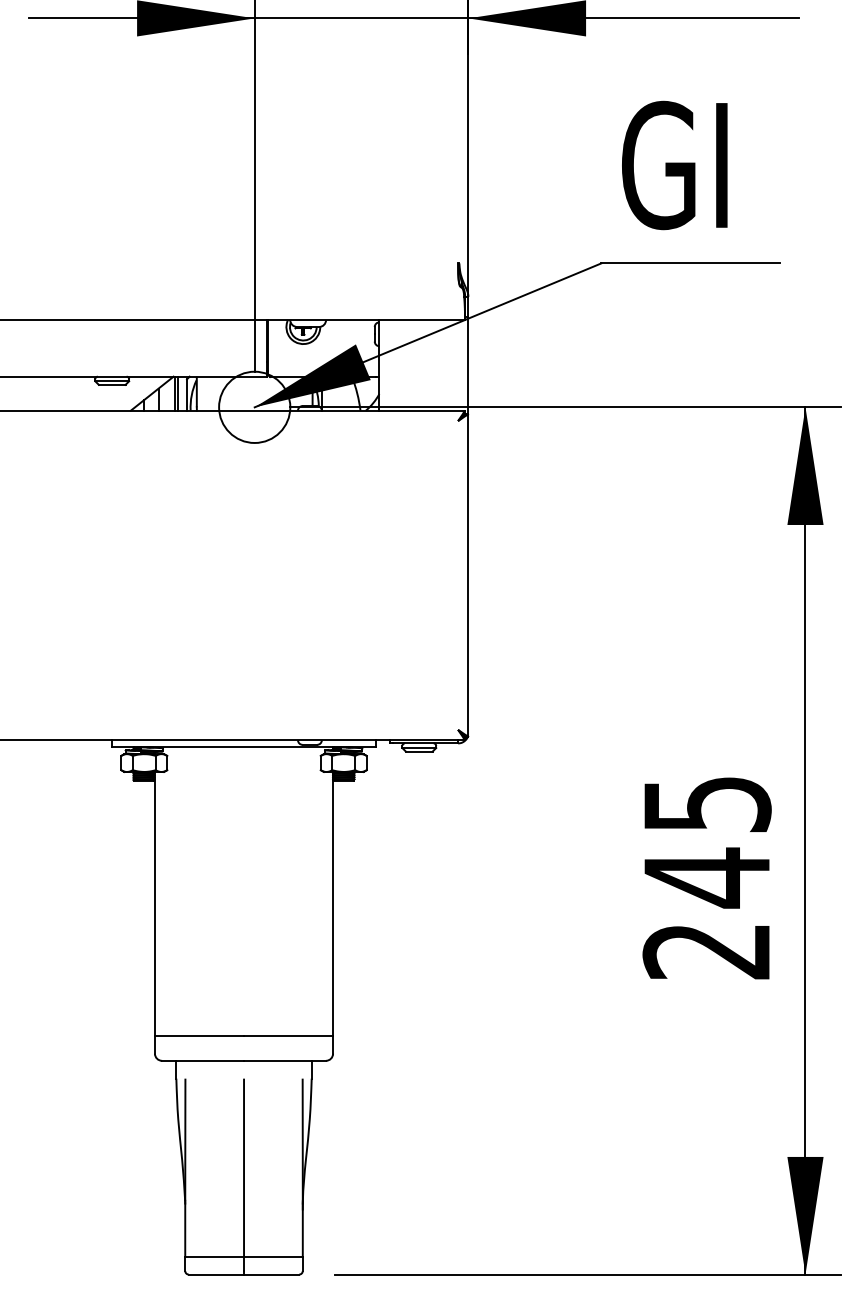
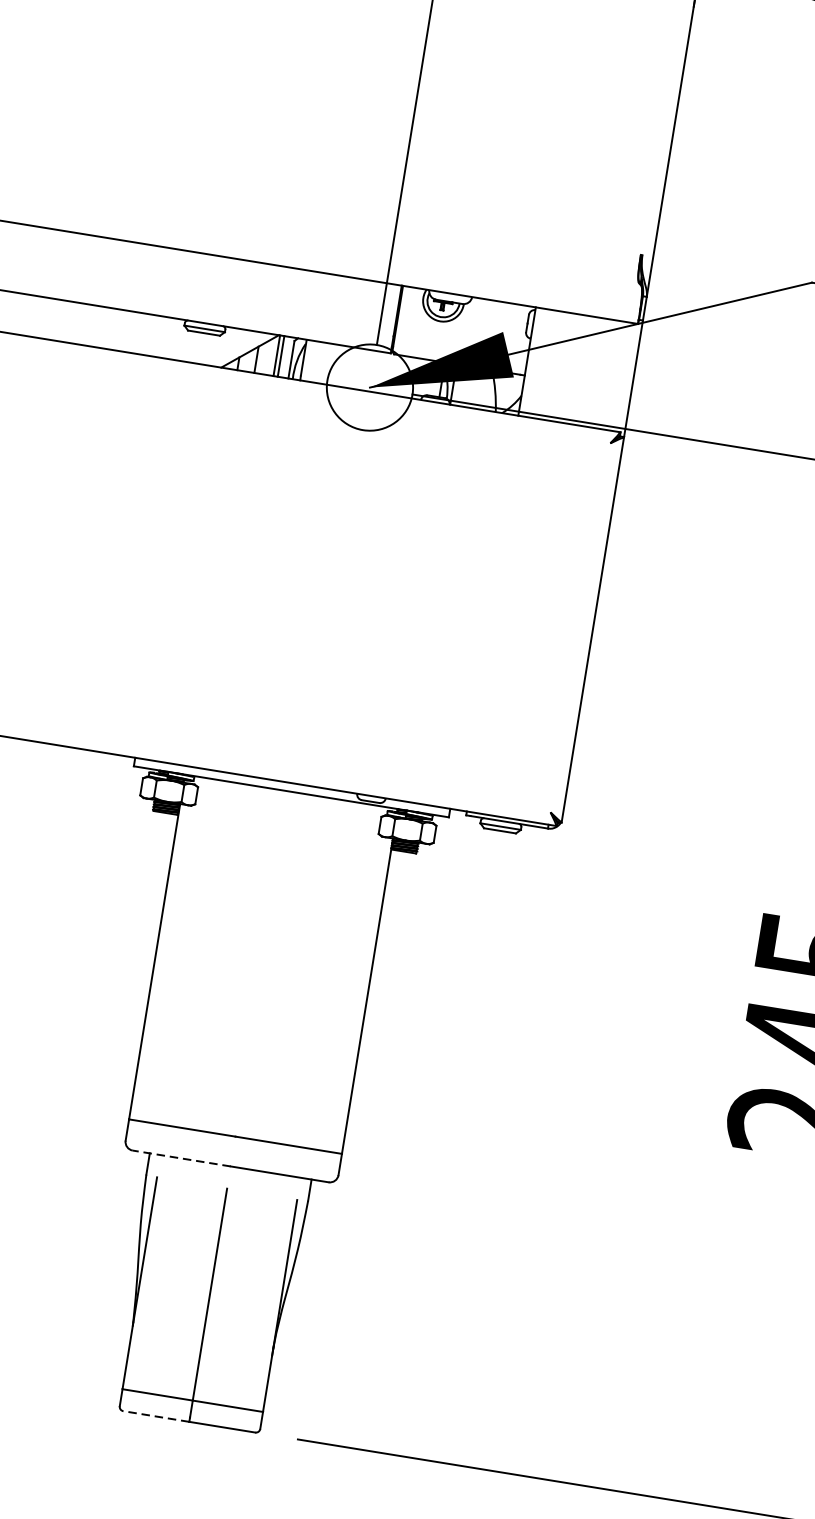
line: (203, 1060) -> (182, 1158), solid -> dashed
line: (216, 1274) -> (156, 1416), solid -> dashed

